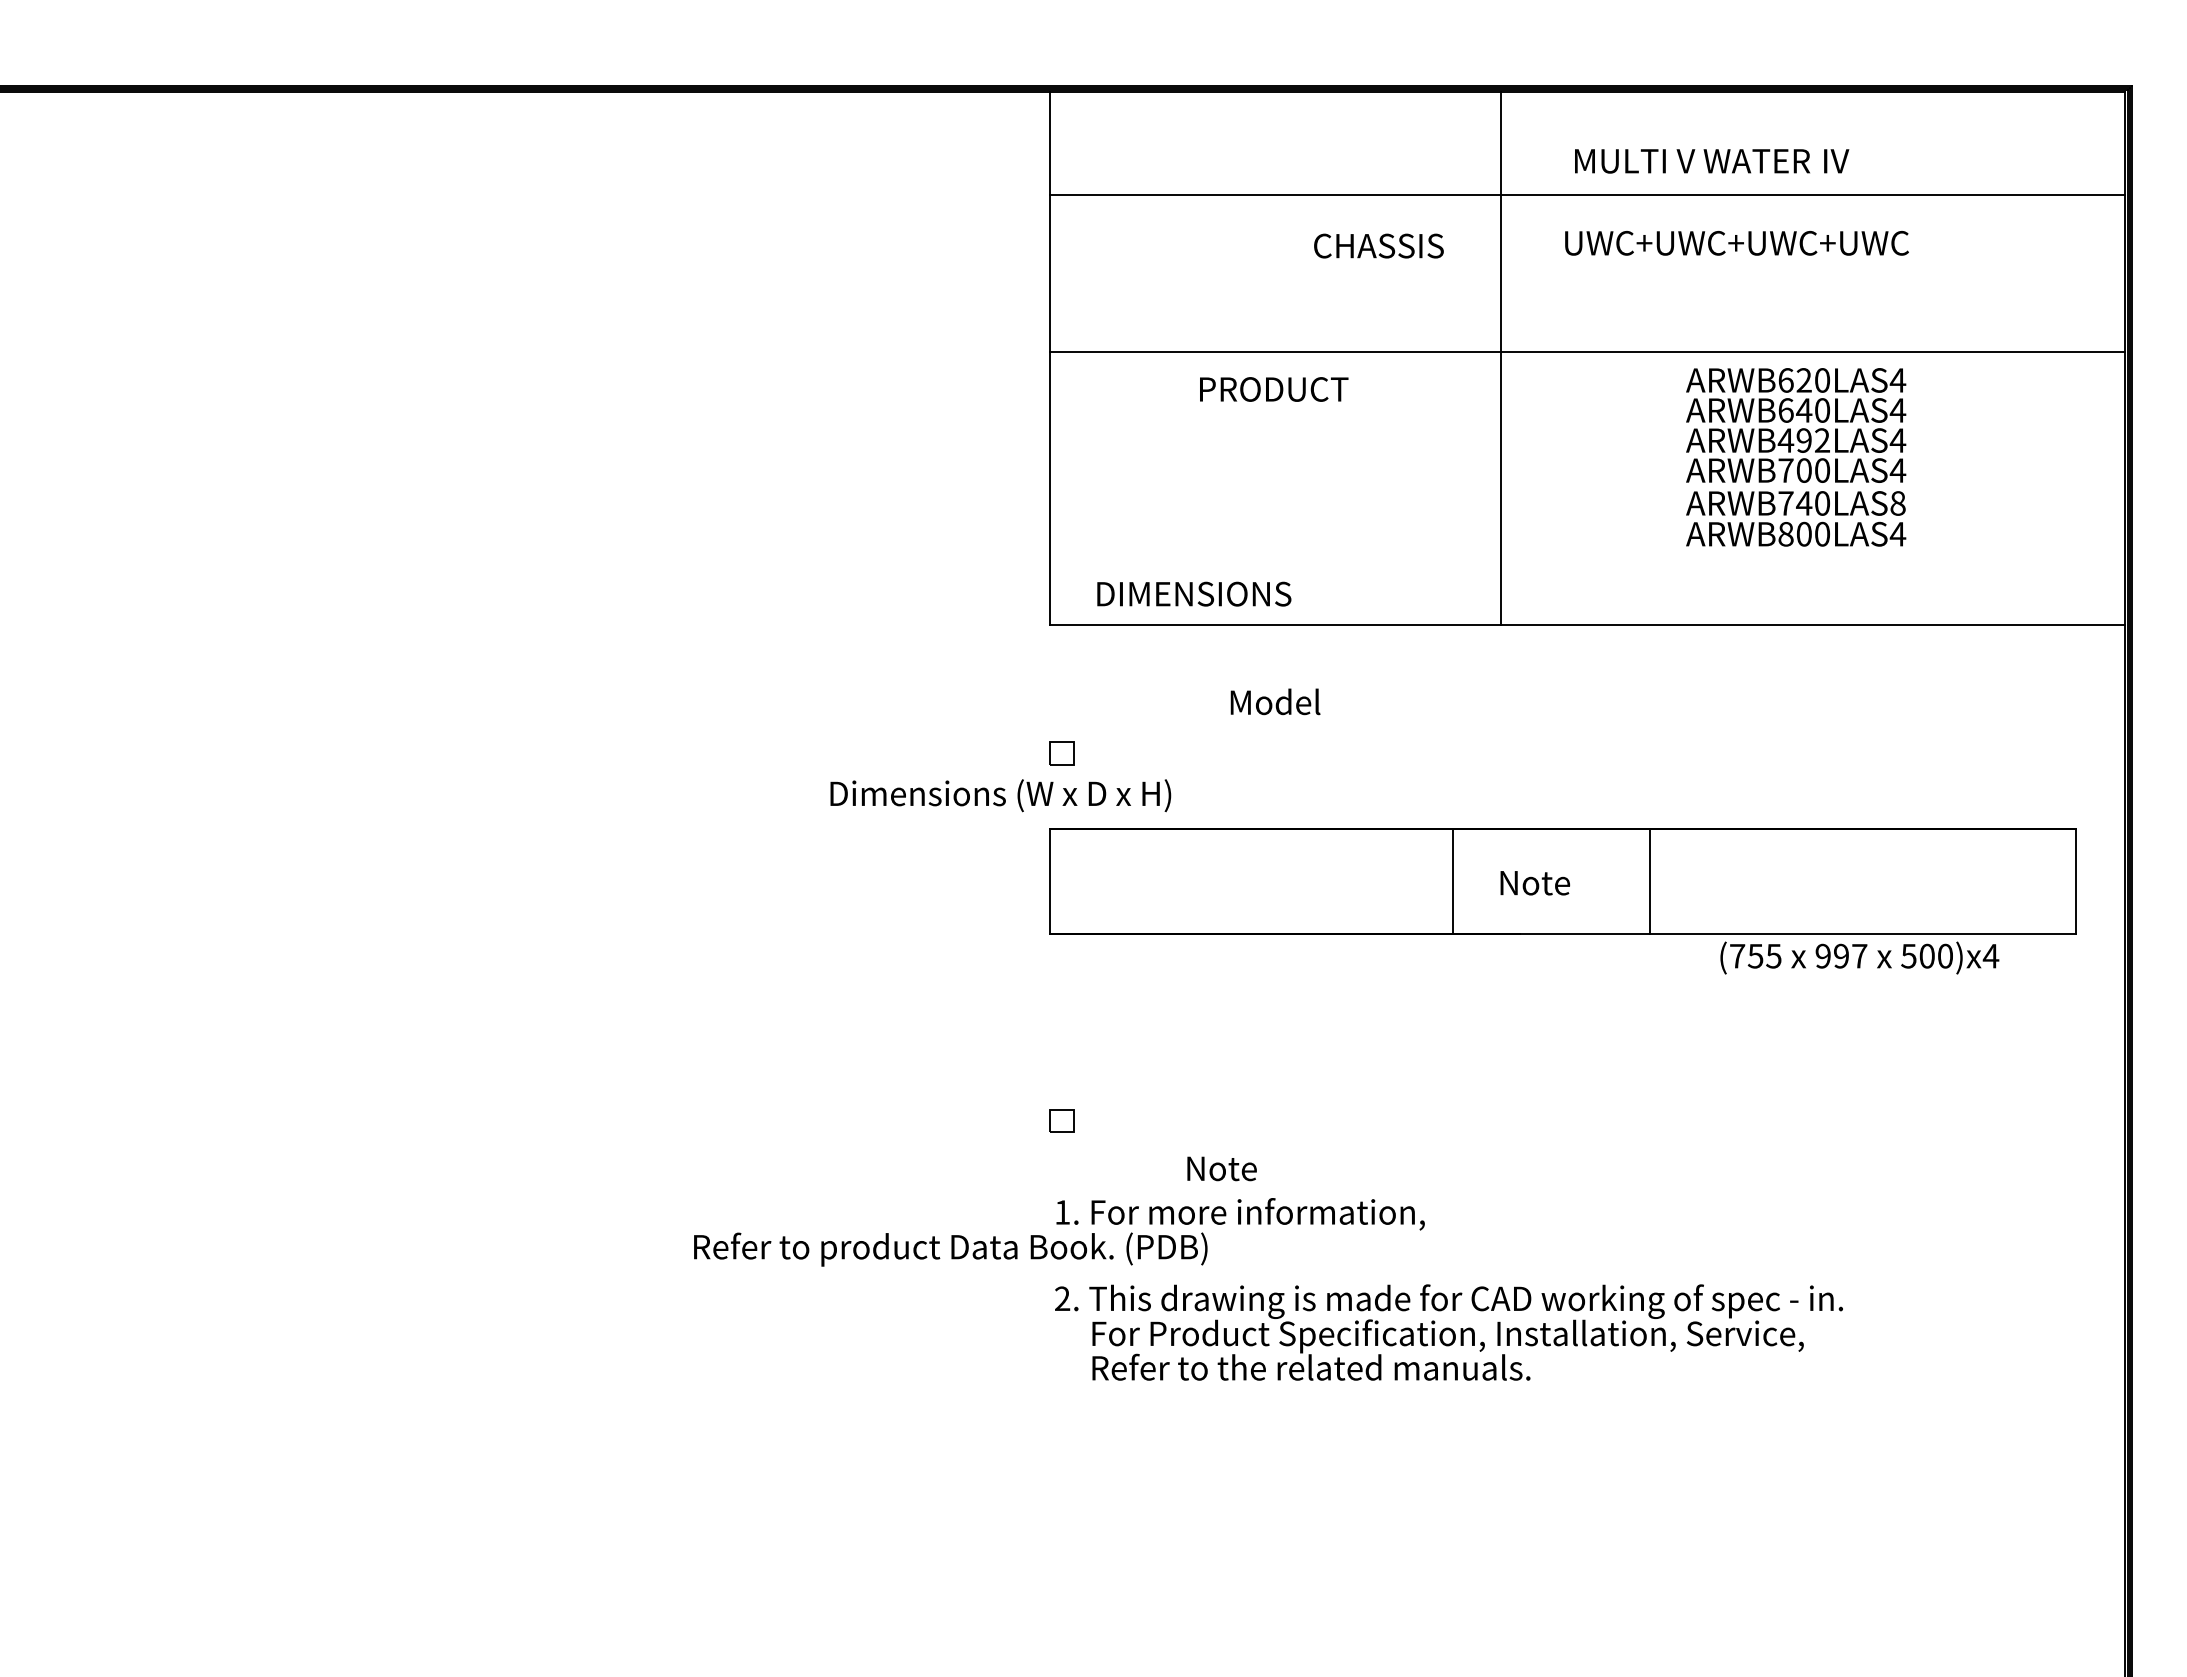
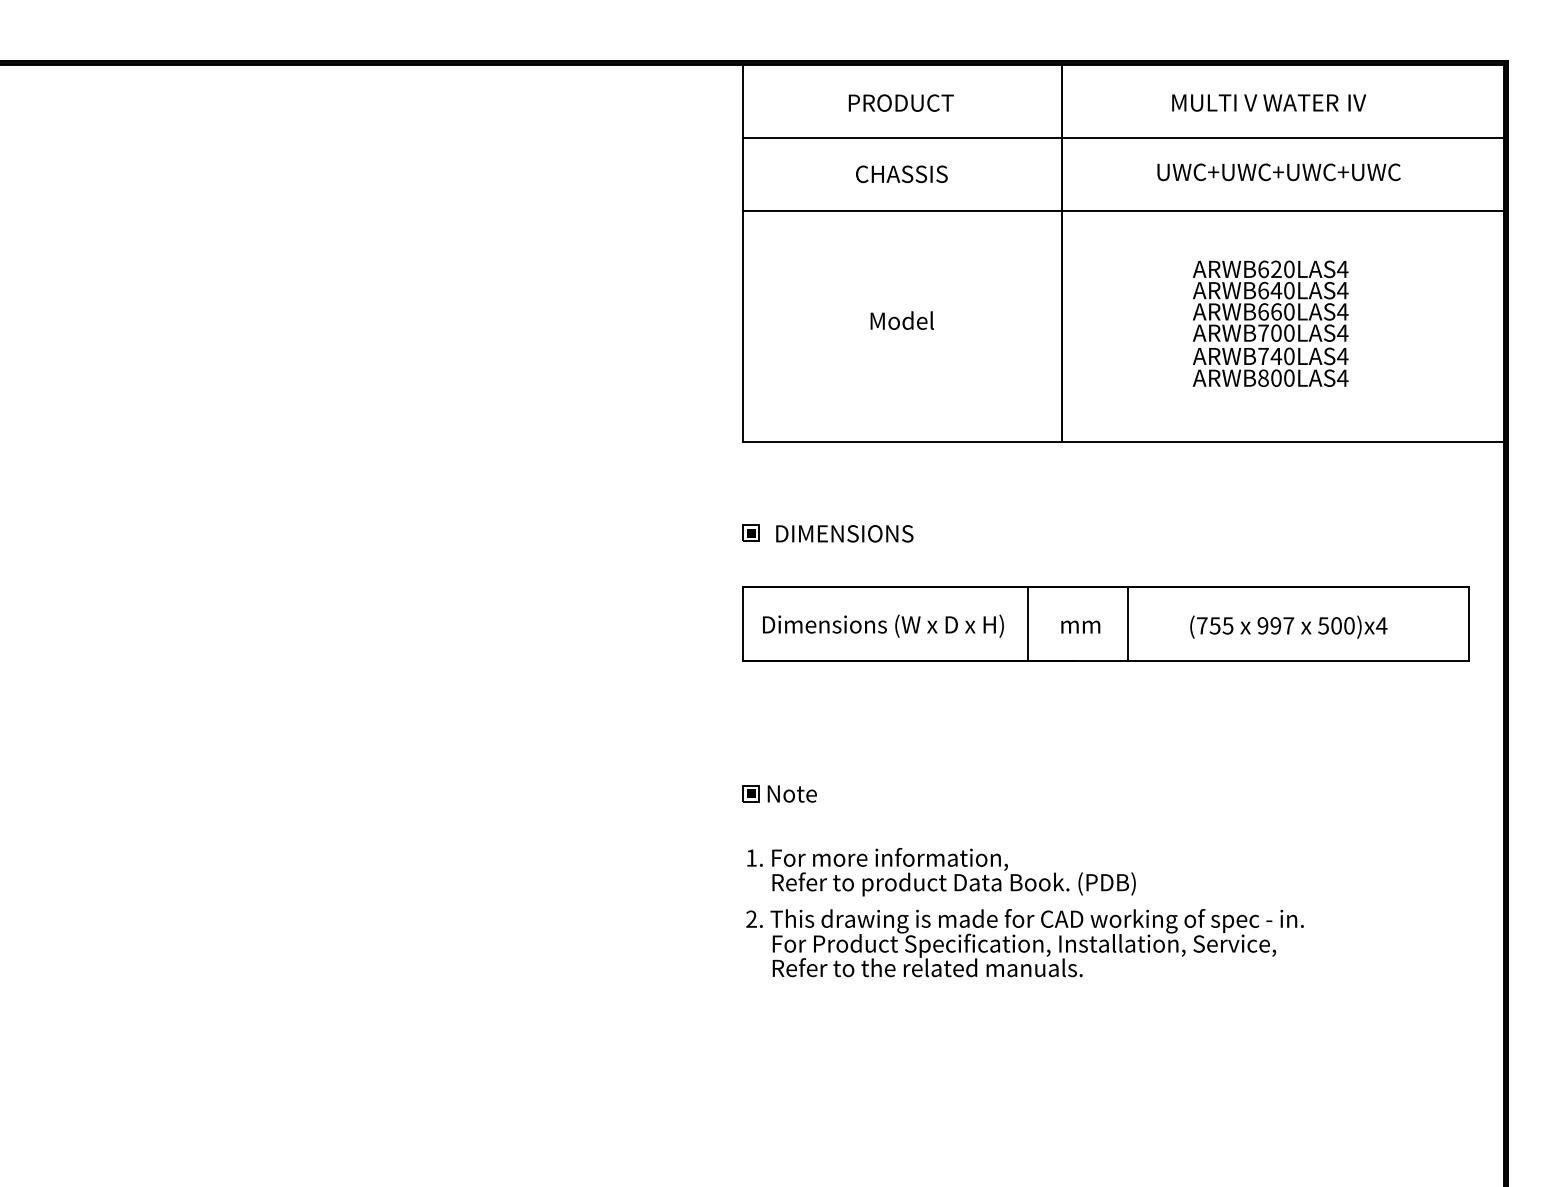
text: (1712, 161) -> (1269, 103), moved
text: (1736, 243) -> (1278, 172), moved
text: (1378, 245) -> (901, 173), moved
line: (1587, 351) -> (1123, 211), moved
text: (1274, 389) -> (901, 103), moved
text: (1803, 440) -> (1275, 311), ARWB492LAS4 -> ARWB660LAS4
text: (1897, 503) -> (1342, 356), ARWB740LAS8 -> ARWB740LAS4
text: (1194, 593) -> (844, 533), moved
text: (1275, 701) -> (902, 320), moved
fill: (1061, 753) -> (750, 533), added
text: (1000, 795) -> (883, 626), moved
line: (1650, 881) -> (1128, 623), moved
text: (1535, 883) -> (1086, 625), Note -> mm
text: (1859, 957) -> (1288, 626), moved
fill: (1061, 1120) -> (750, 793), added
text: (1221, 1168) -> (791, 793), moved
text: (950, 1249) -> (953, 884), moved

